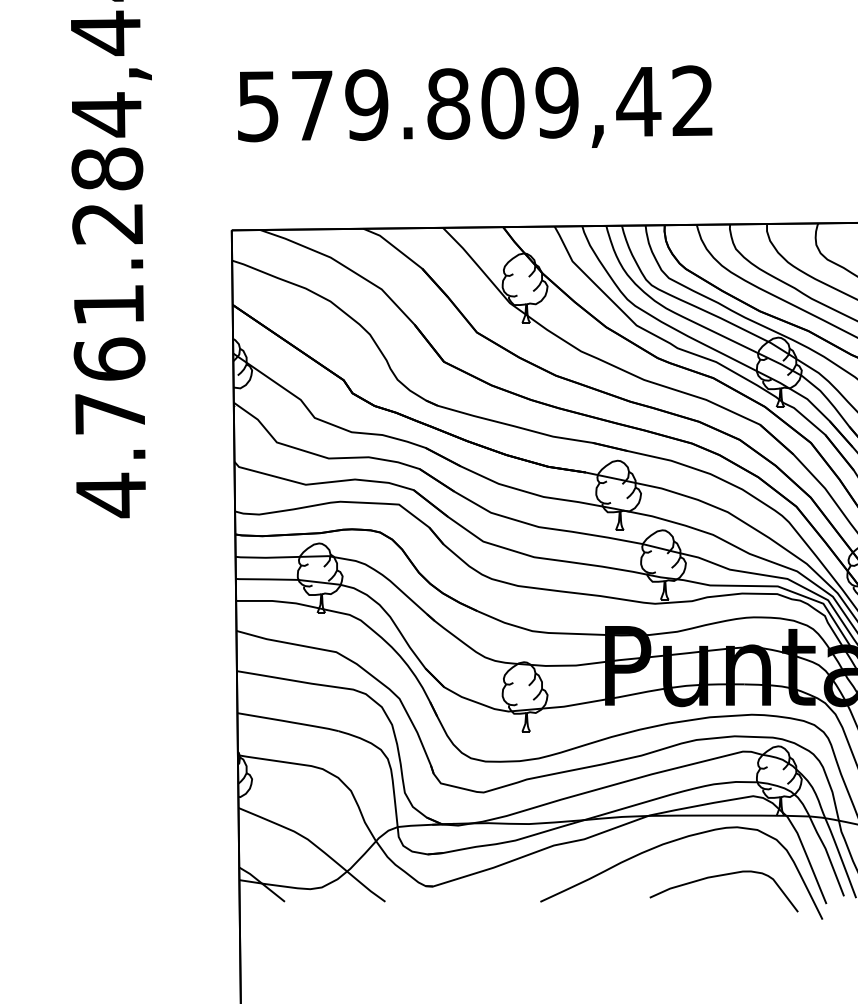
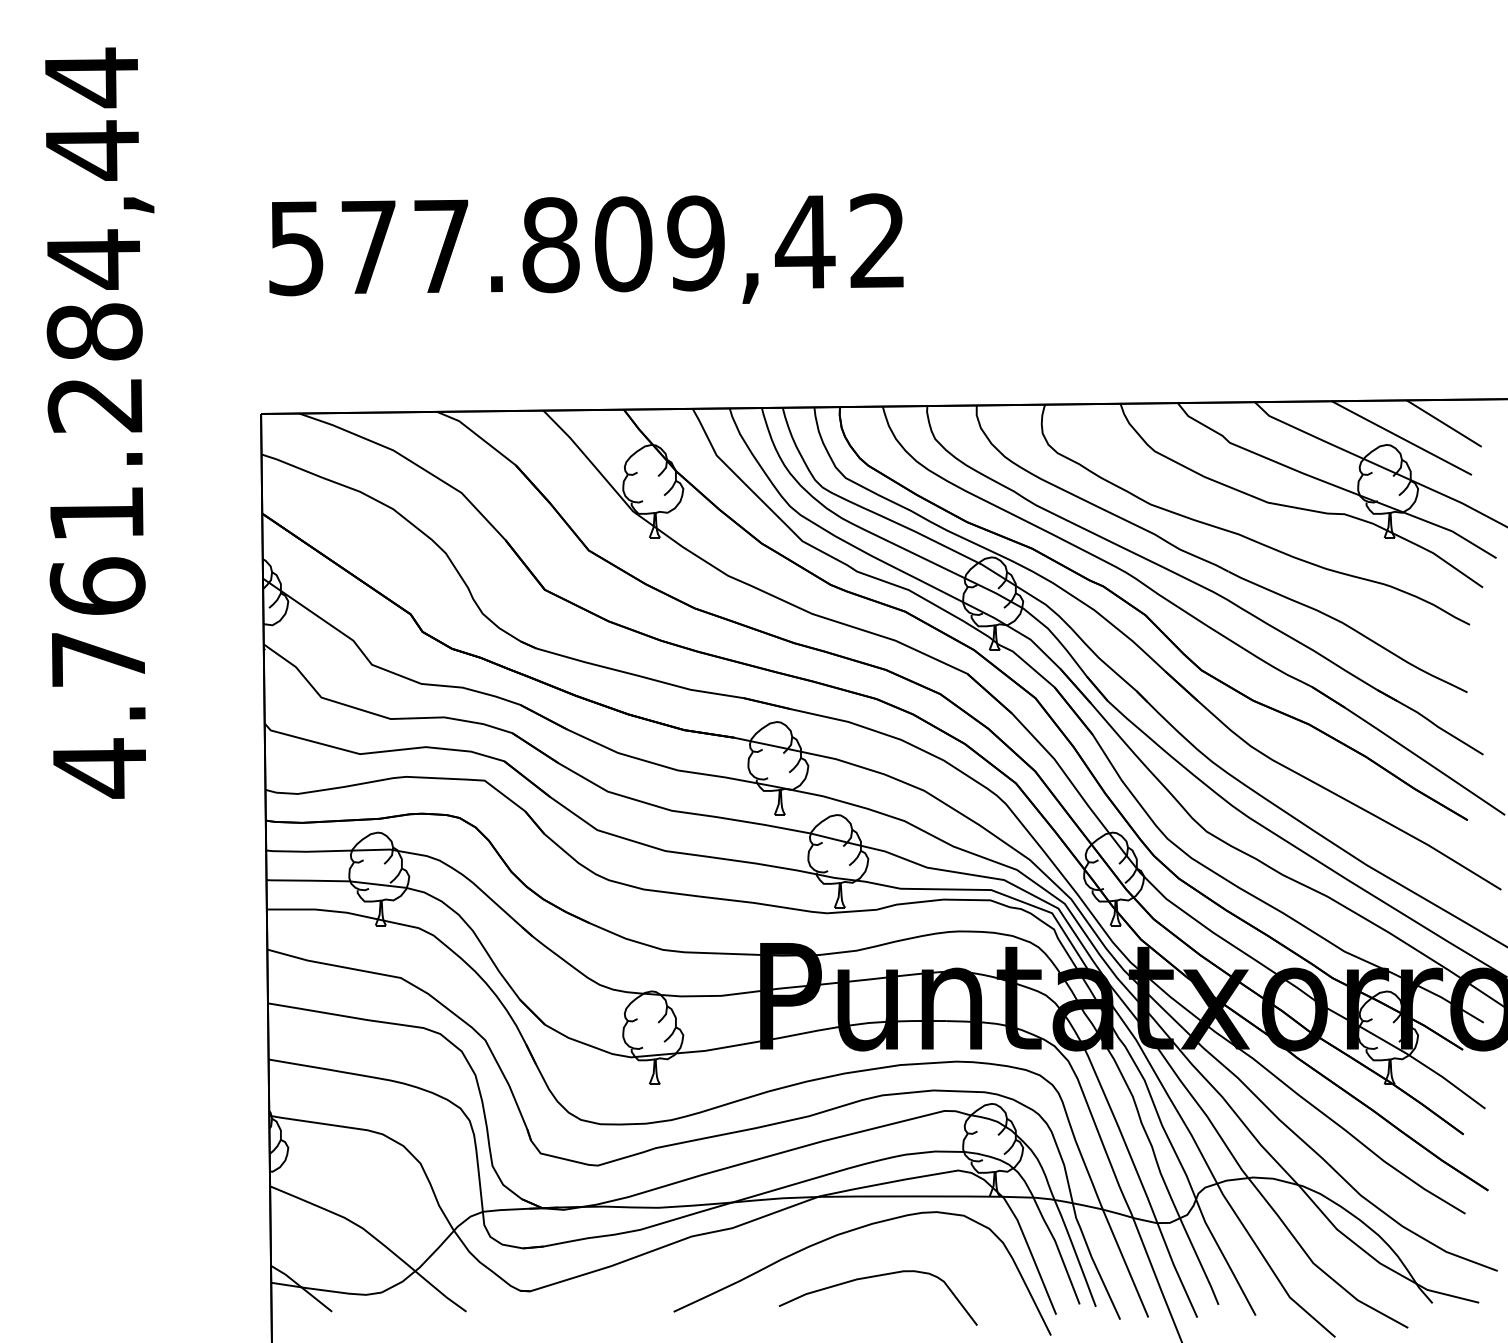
text: (366, 105) -> (441, 246), 579.809,42 -> 577.809,42
curve: (721, 876) -> (875, 1277), moved

